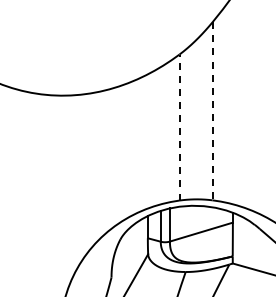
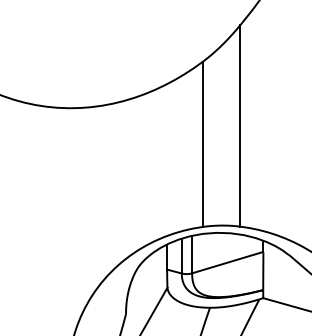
line: (212, 111) -> (240, 126), dashed -> solid
line: (179, 127) -> (202, 144), dashed -> solid

